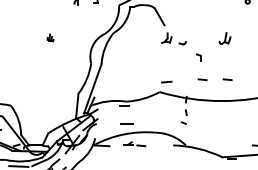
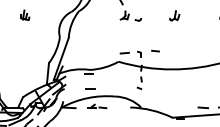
part: (50, 37) -> (24, 14), size x1.67
part: (198, 57) -> (139, 54), moved
line: (227, 79) -> (176, 50), removed

